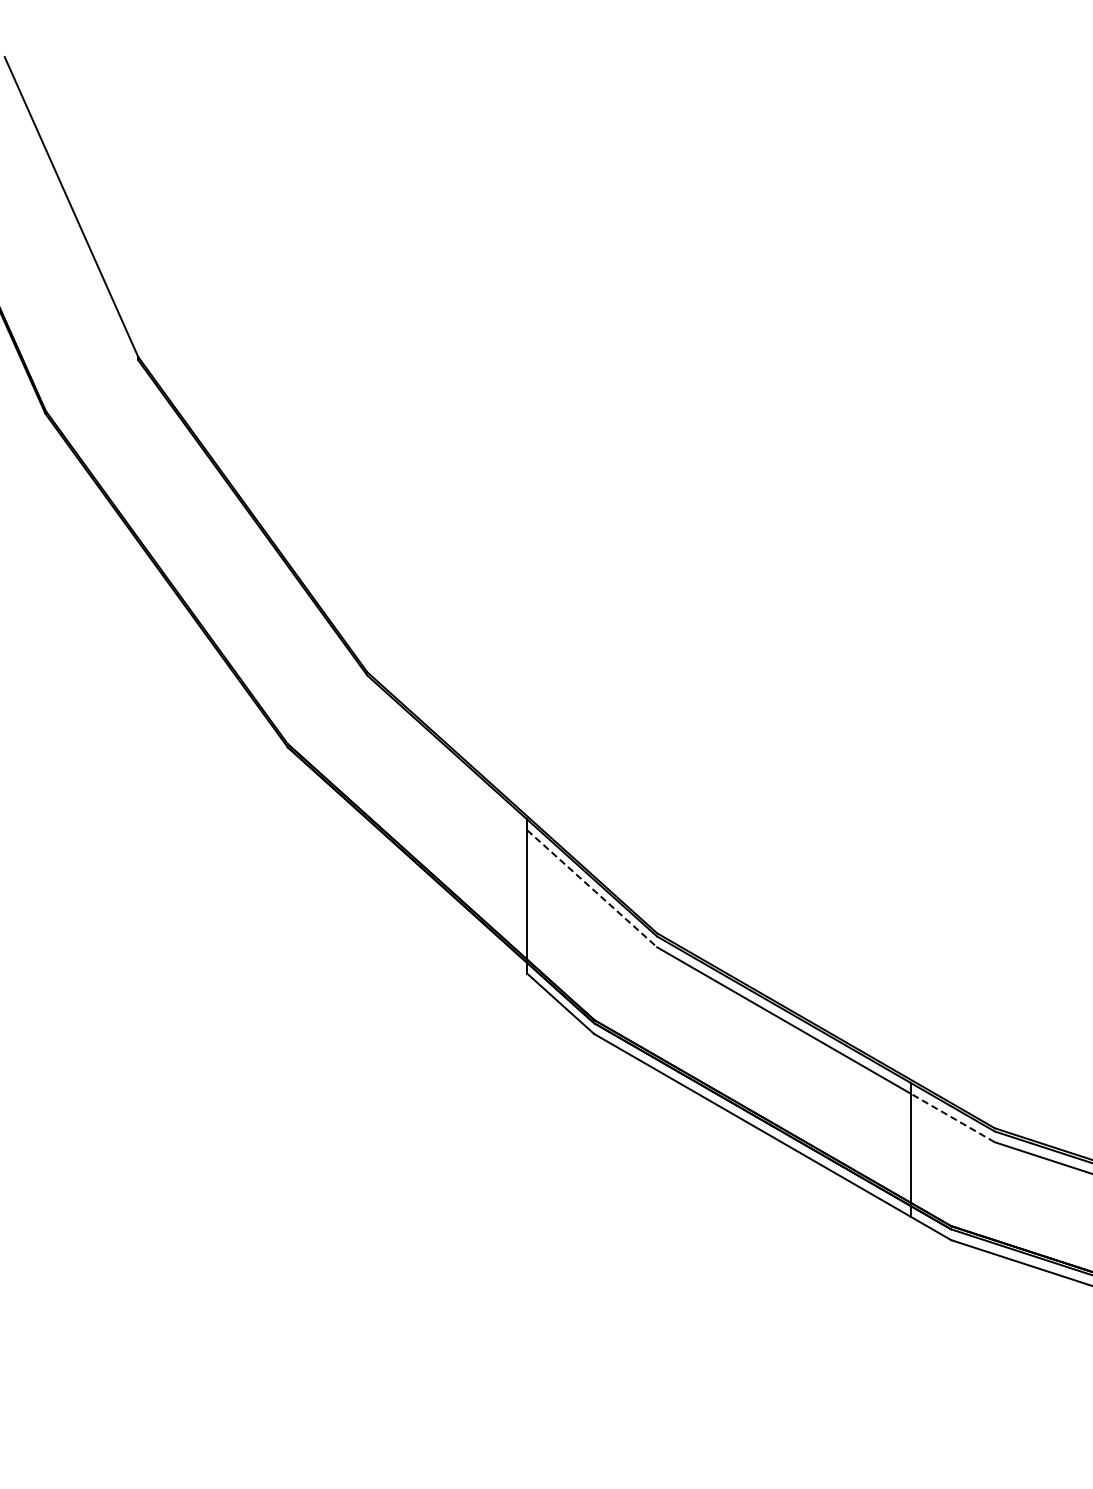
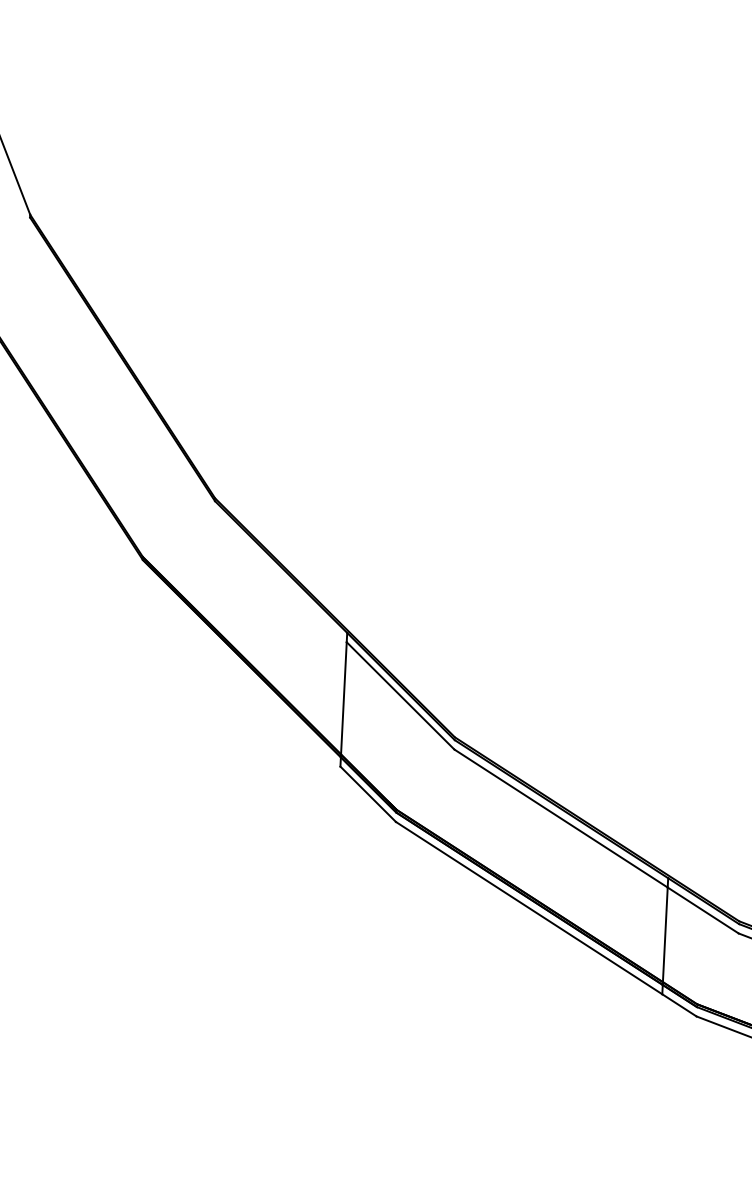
line: (592, 888) -> (400, 695), dashed -> solid
line: (952, 1117) -> (703, 910), dashed -> solid

